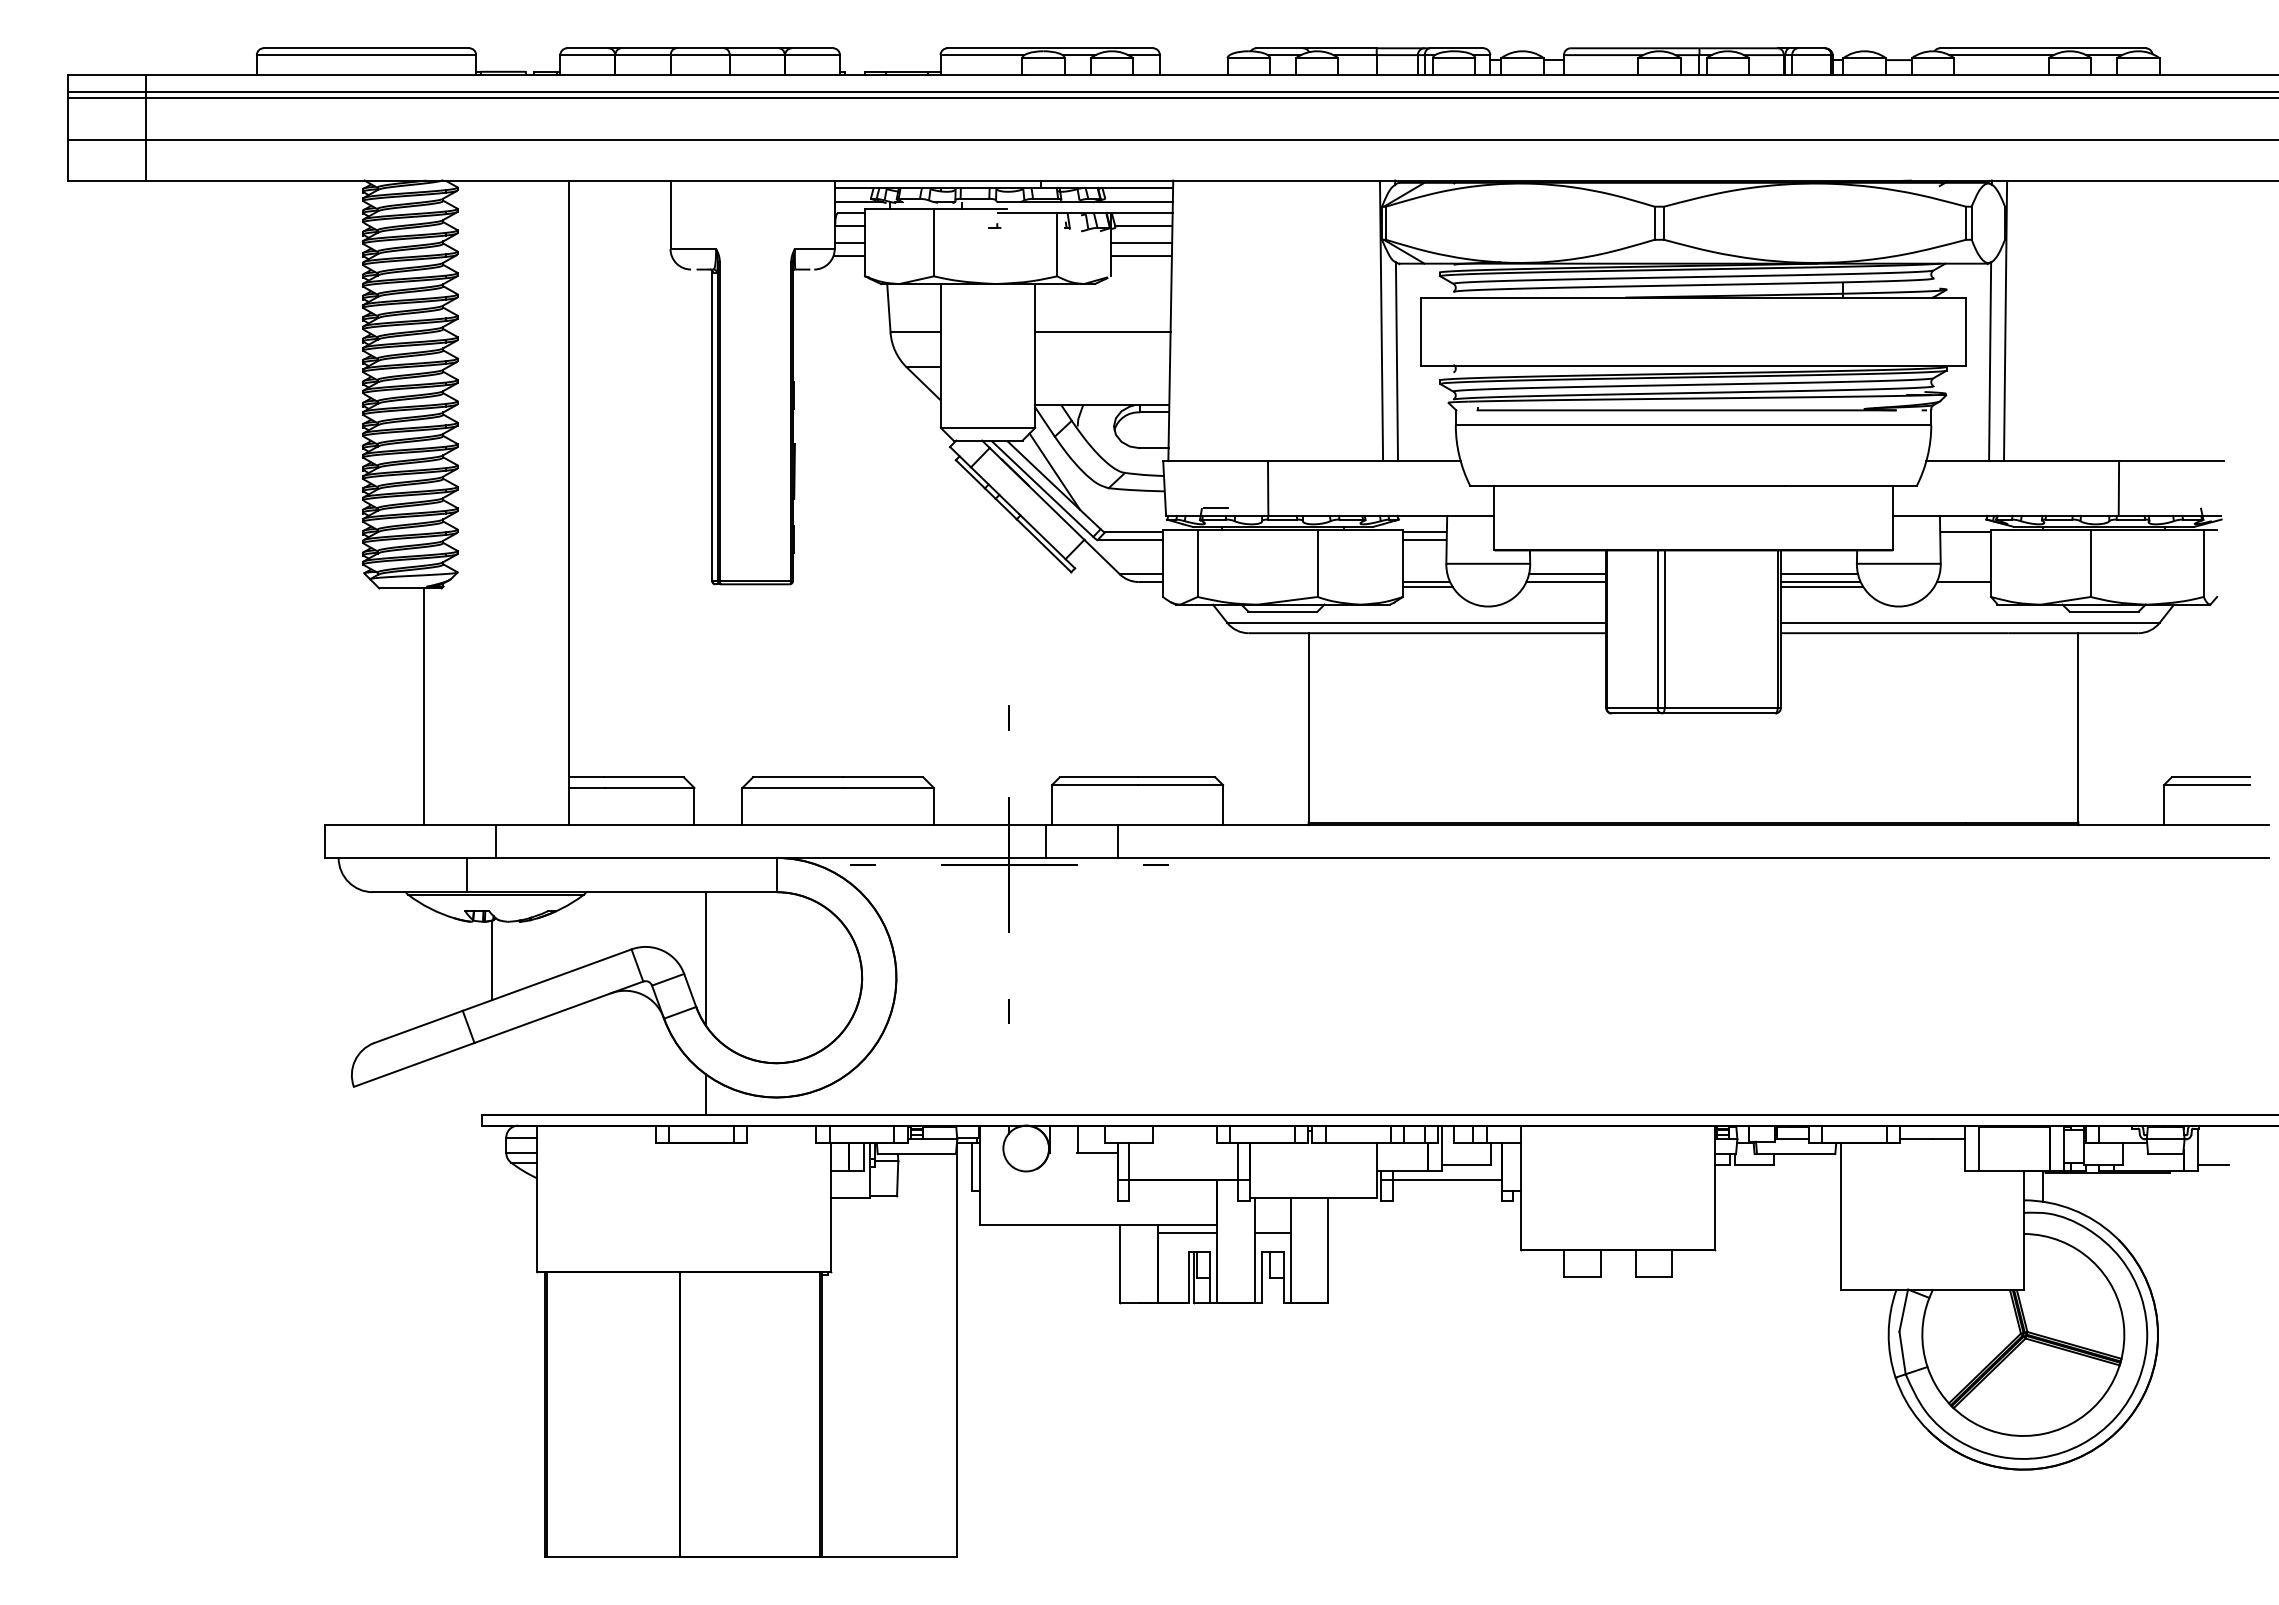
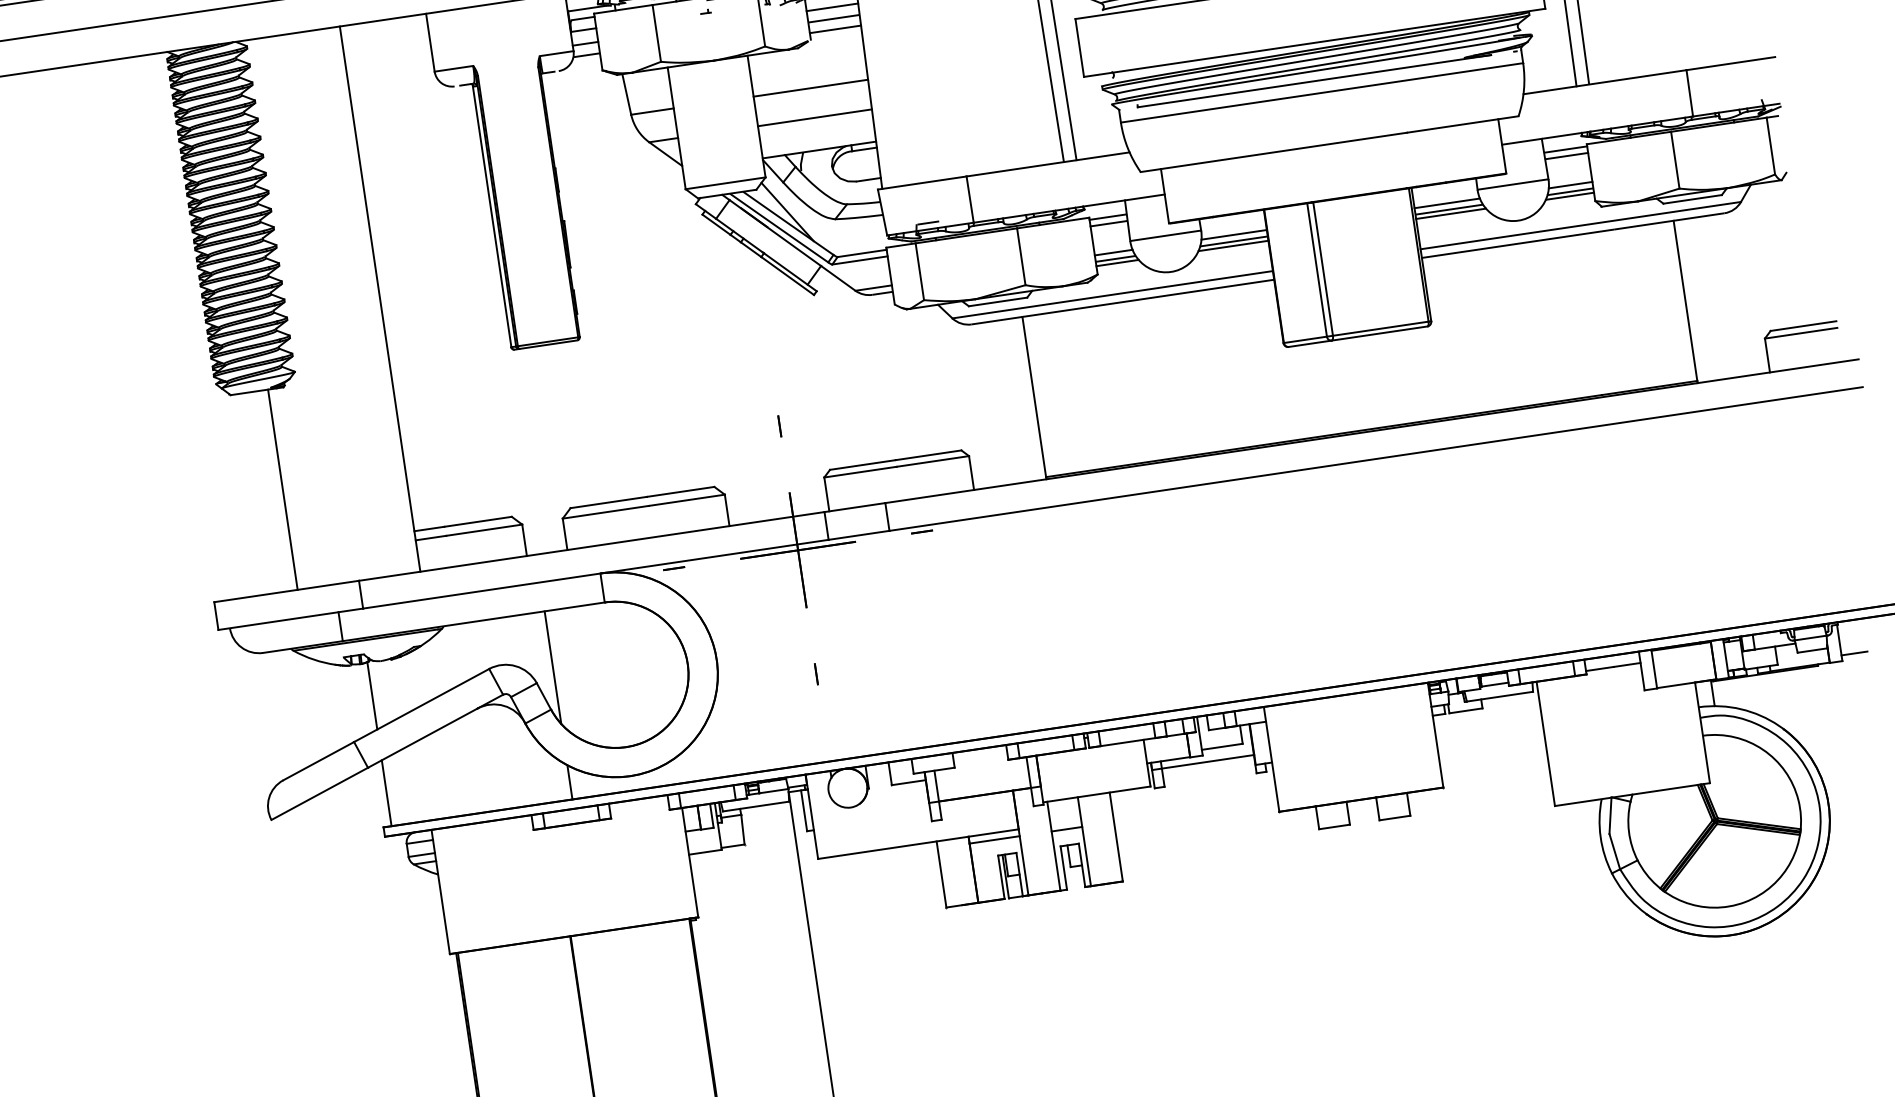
line: (1141, 268) -> (835, 29), added
line: (1102, 367) -> (814, 117), added
line: (1966, 540) -> (1567, 156), added
line: (1424, 574) -> (1113, 252), added
line: (1965, 574) -> (1570, 185), added
line: (1564, 587) -> (1233, 246), added
line: (1962, 587) -> (1569, 196), added
line: (491, 1075) -> (386, 793), added

